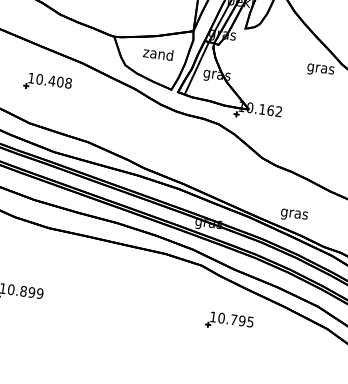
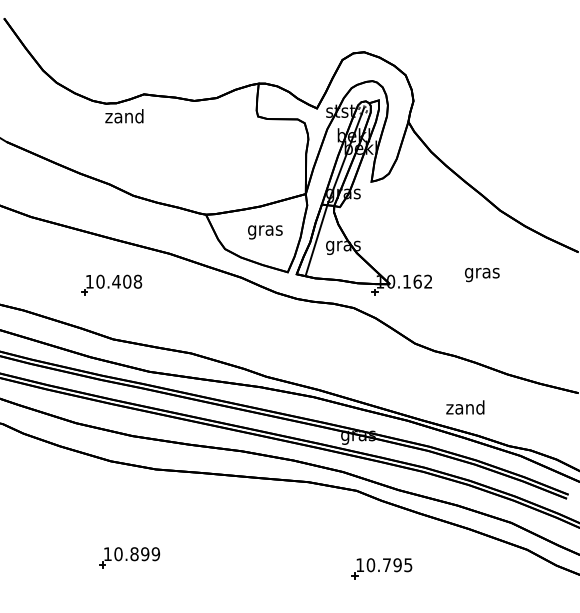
text: (157, 55) -> (264, 230), zand -> gras
text: (320, 70) -> (482, 275), moved
part: (47, 82) -> (111, 284), moved
text: (294, 214) -> (465, 409), gras -> zand
part: (229, 321) -> (381, 568), moved

